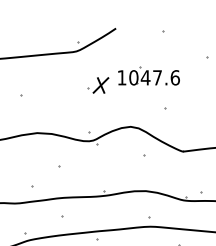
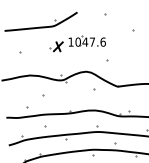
part: (132, 80) -> (77, 43), moved

